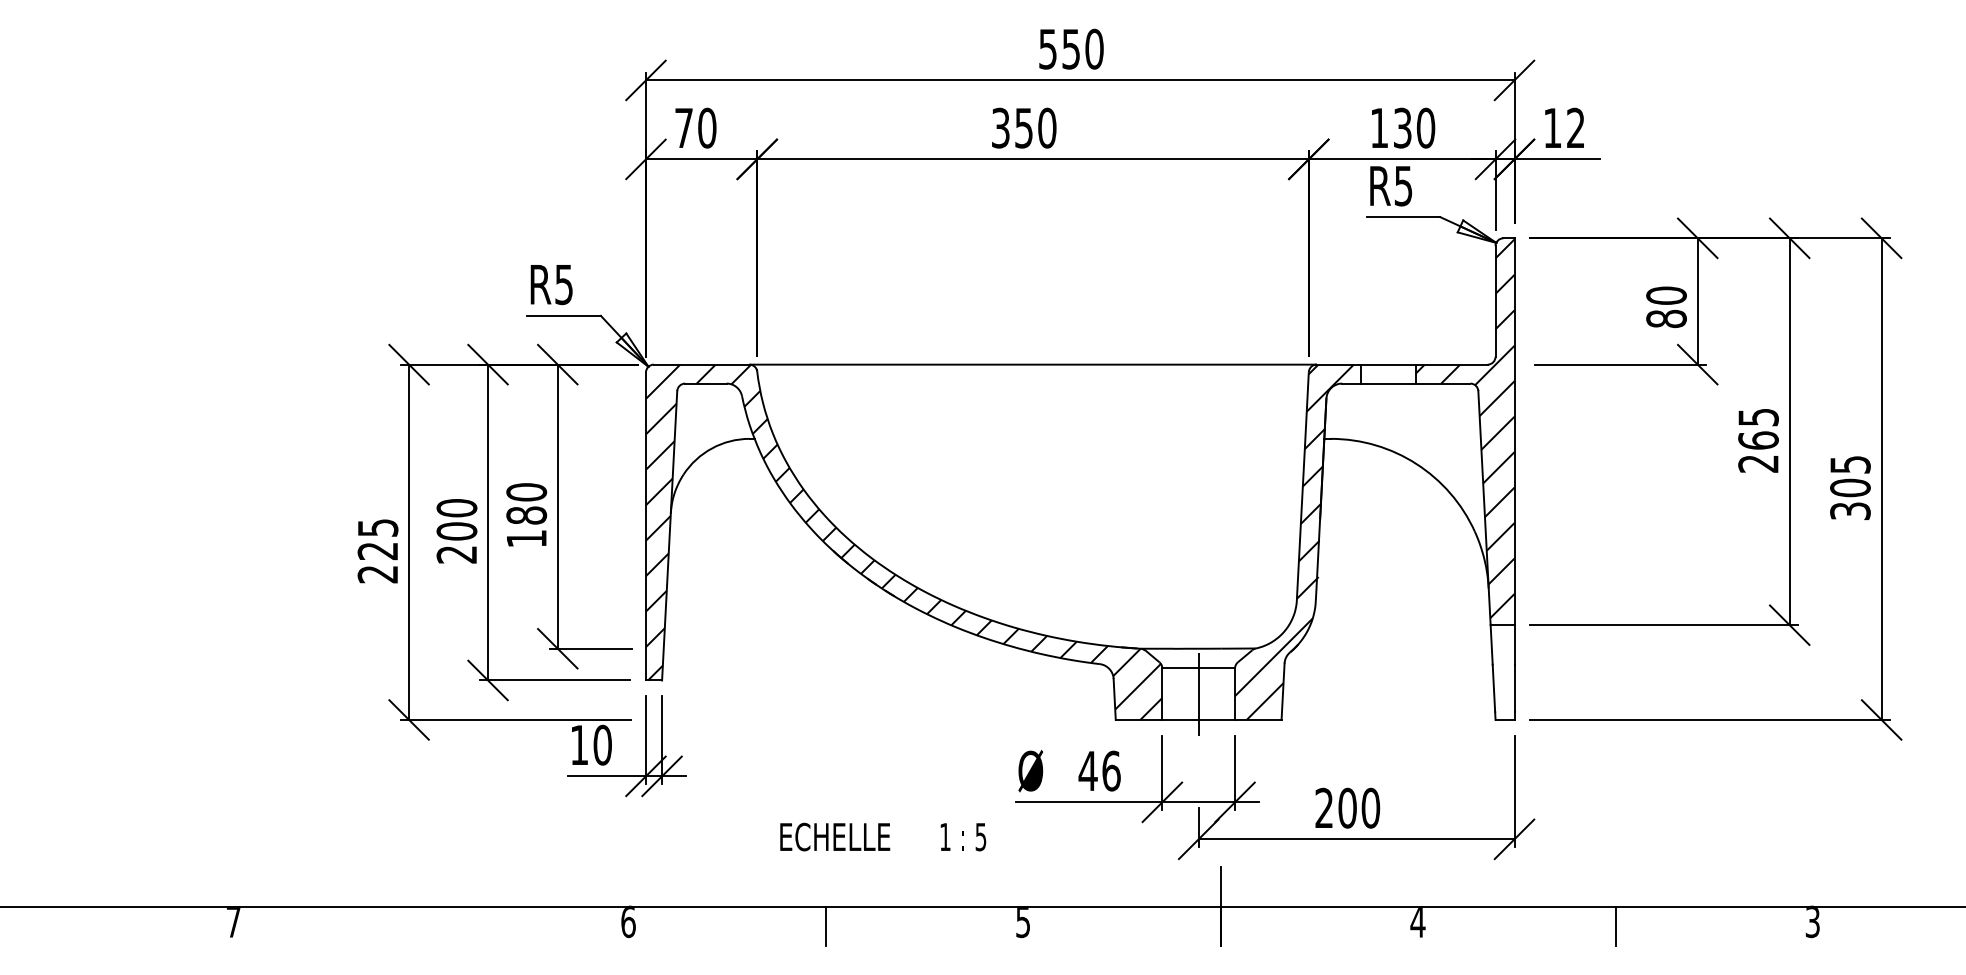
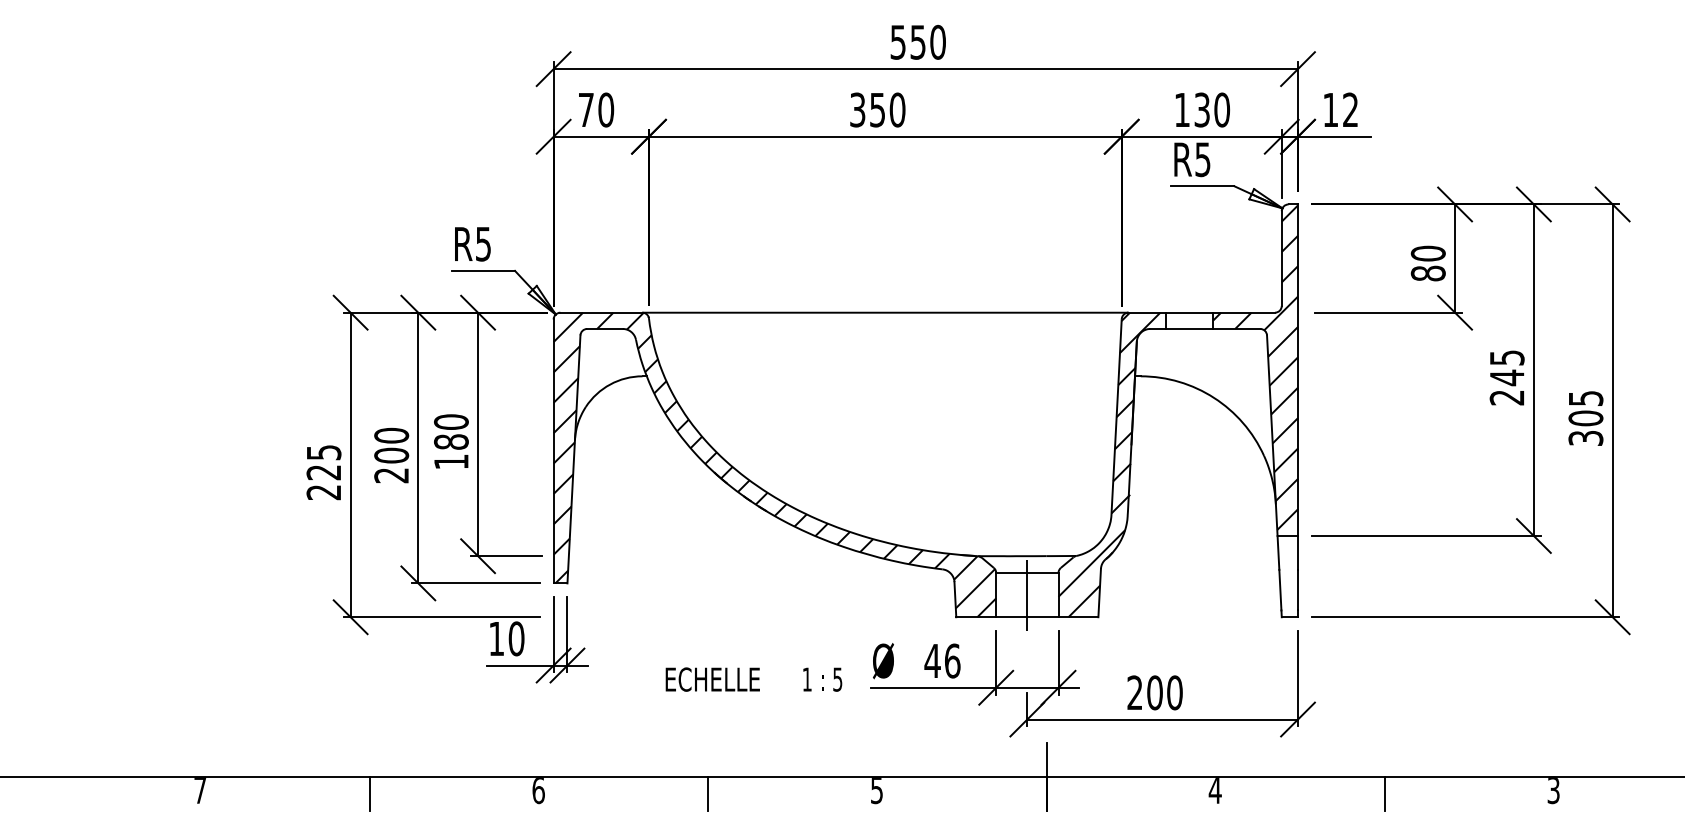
text: (1757, 440) -> (1506, 377), 265 -> 245
text: (882, 836) -> (753, 679), moved
line: (431, 926) -> (369, 794), added

